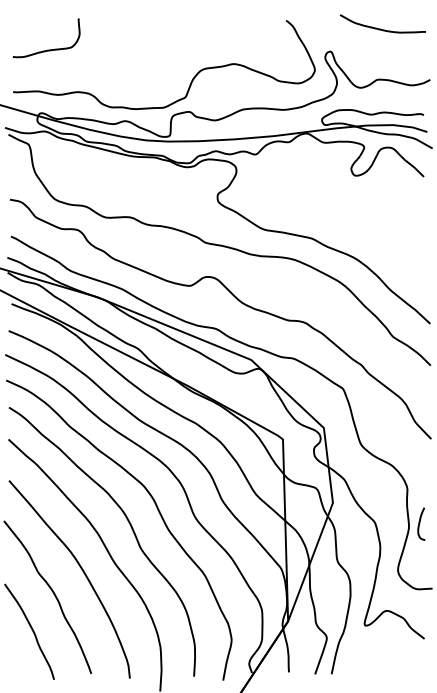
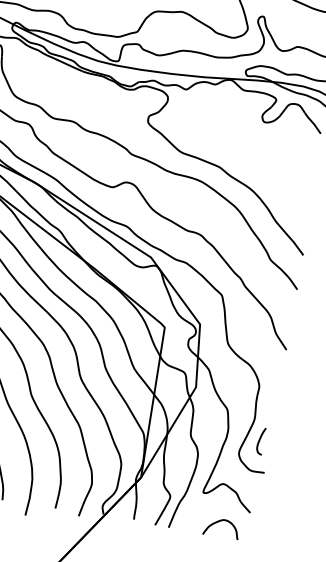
curve: (420, 523) -> (260, 440), moved
curve: (388, 657) -> (217, 522), added

